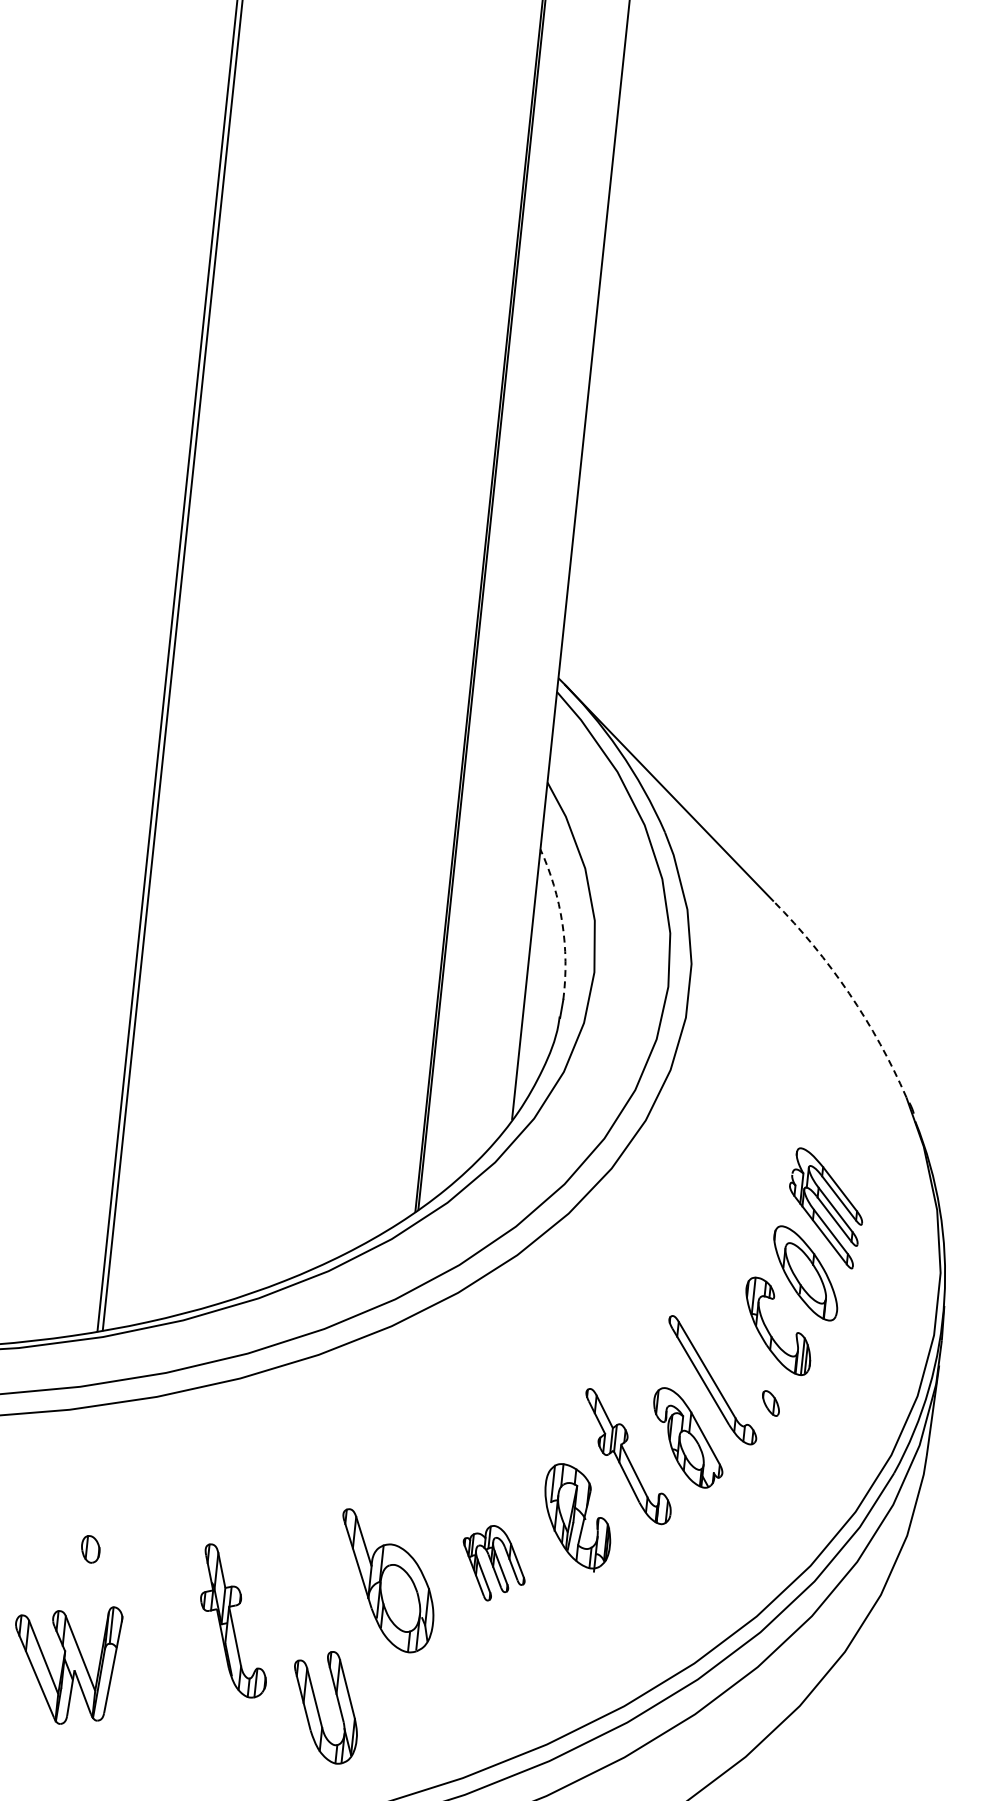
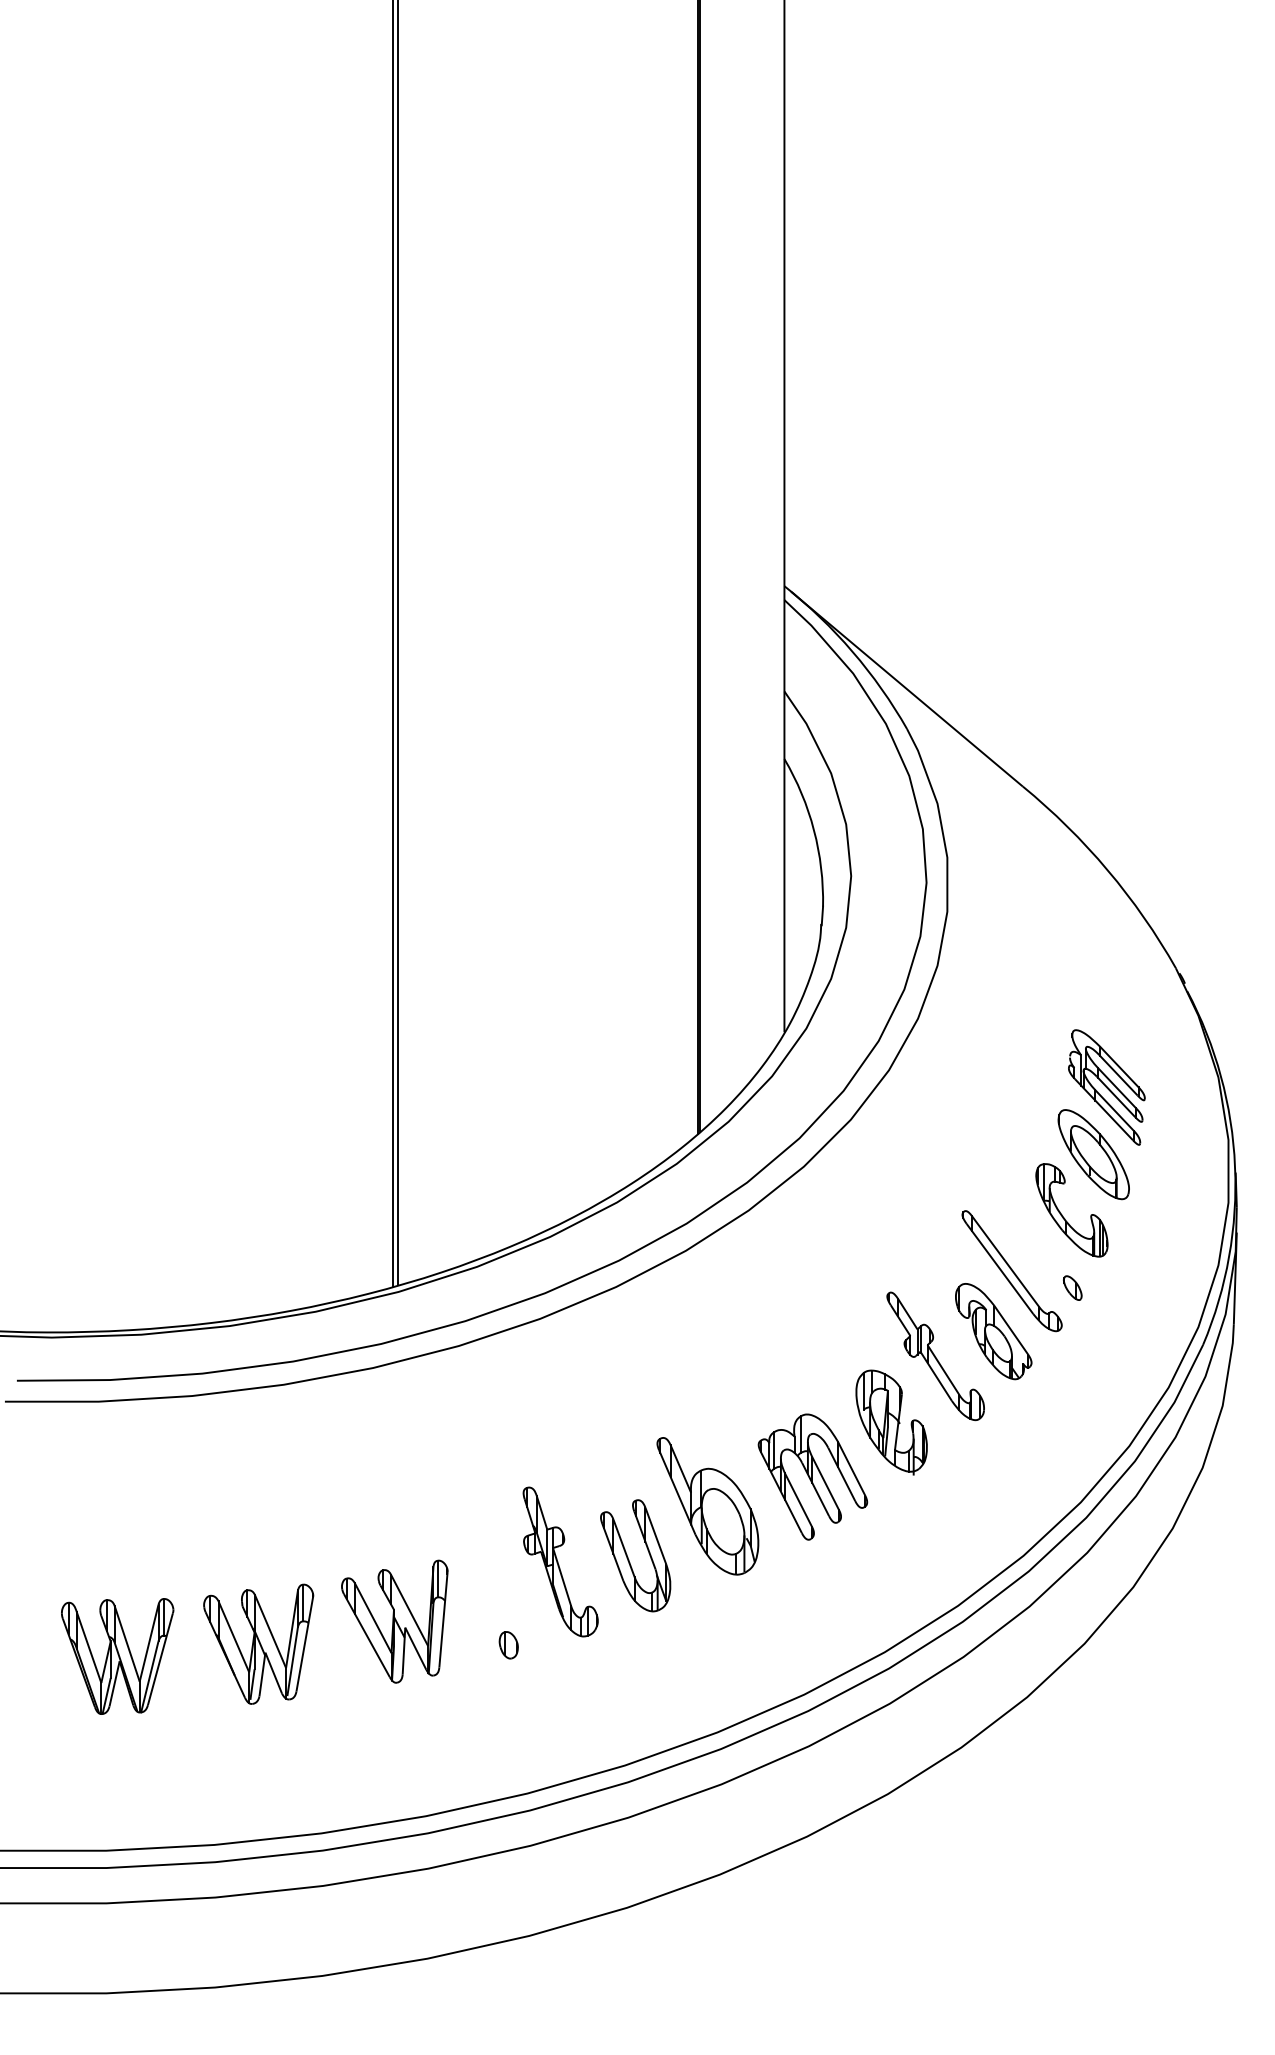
arc: (562, 923) -> (814, 830), dashed -> solid
arc: (848, 993) -> (1107, 870), dashed -> solid
part: (90, 1549) -> (508, 1645), moved
part: (493, 1562) -> (812, 1476), size x1.67
part: (318, 1709) -> (629, 1559), moved

